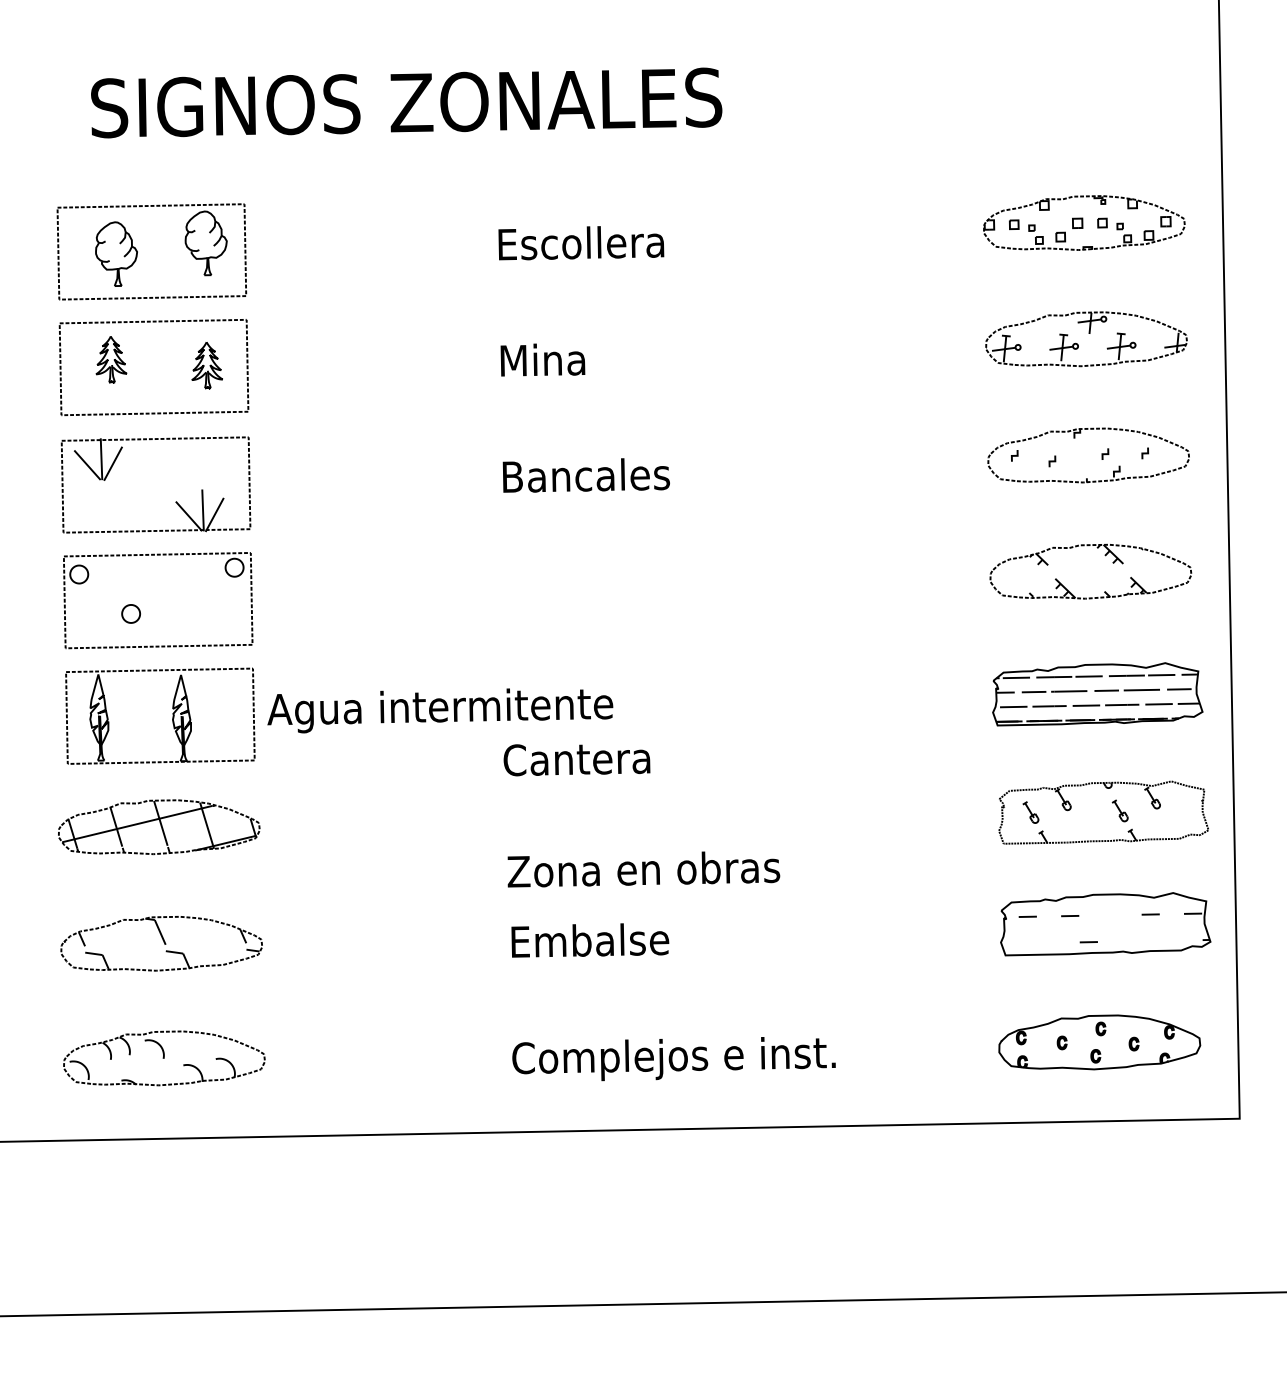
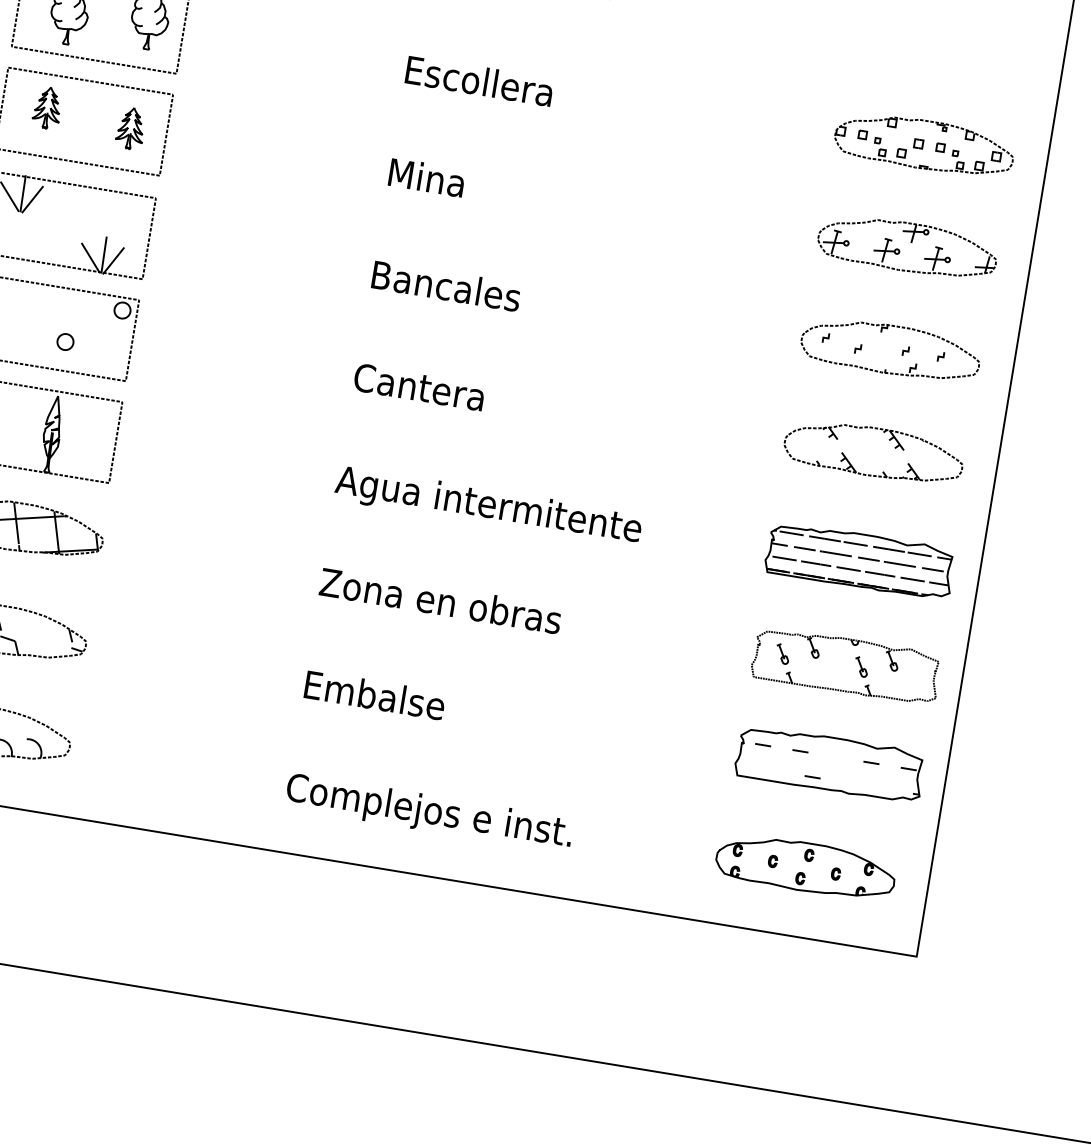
part: (130, 613) -> (64, 341), moved
text: (440, 710) -> (488, 507), moved
text: (576, 760) -> (418, 388), moved
text: (643, 869) -> (440, 601), moved

